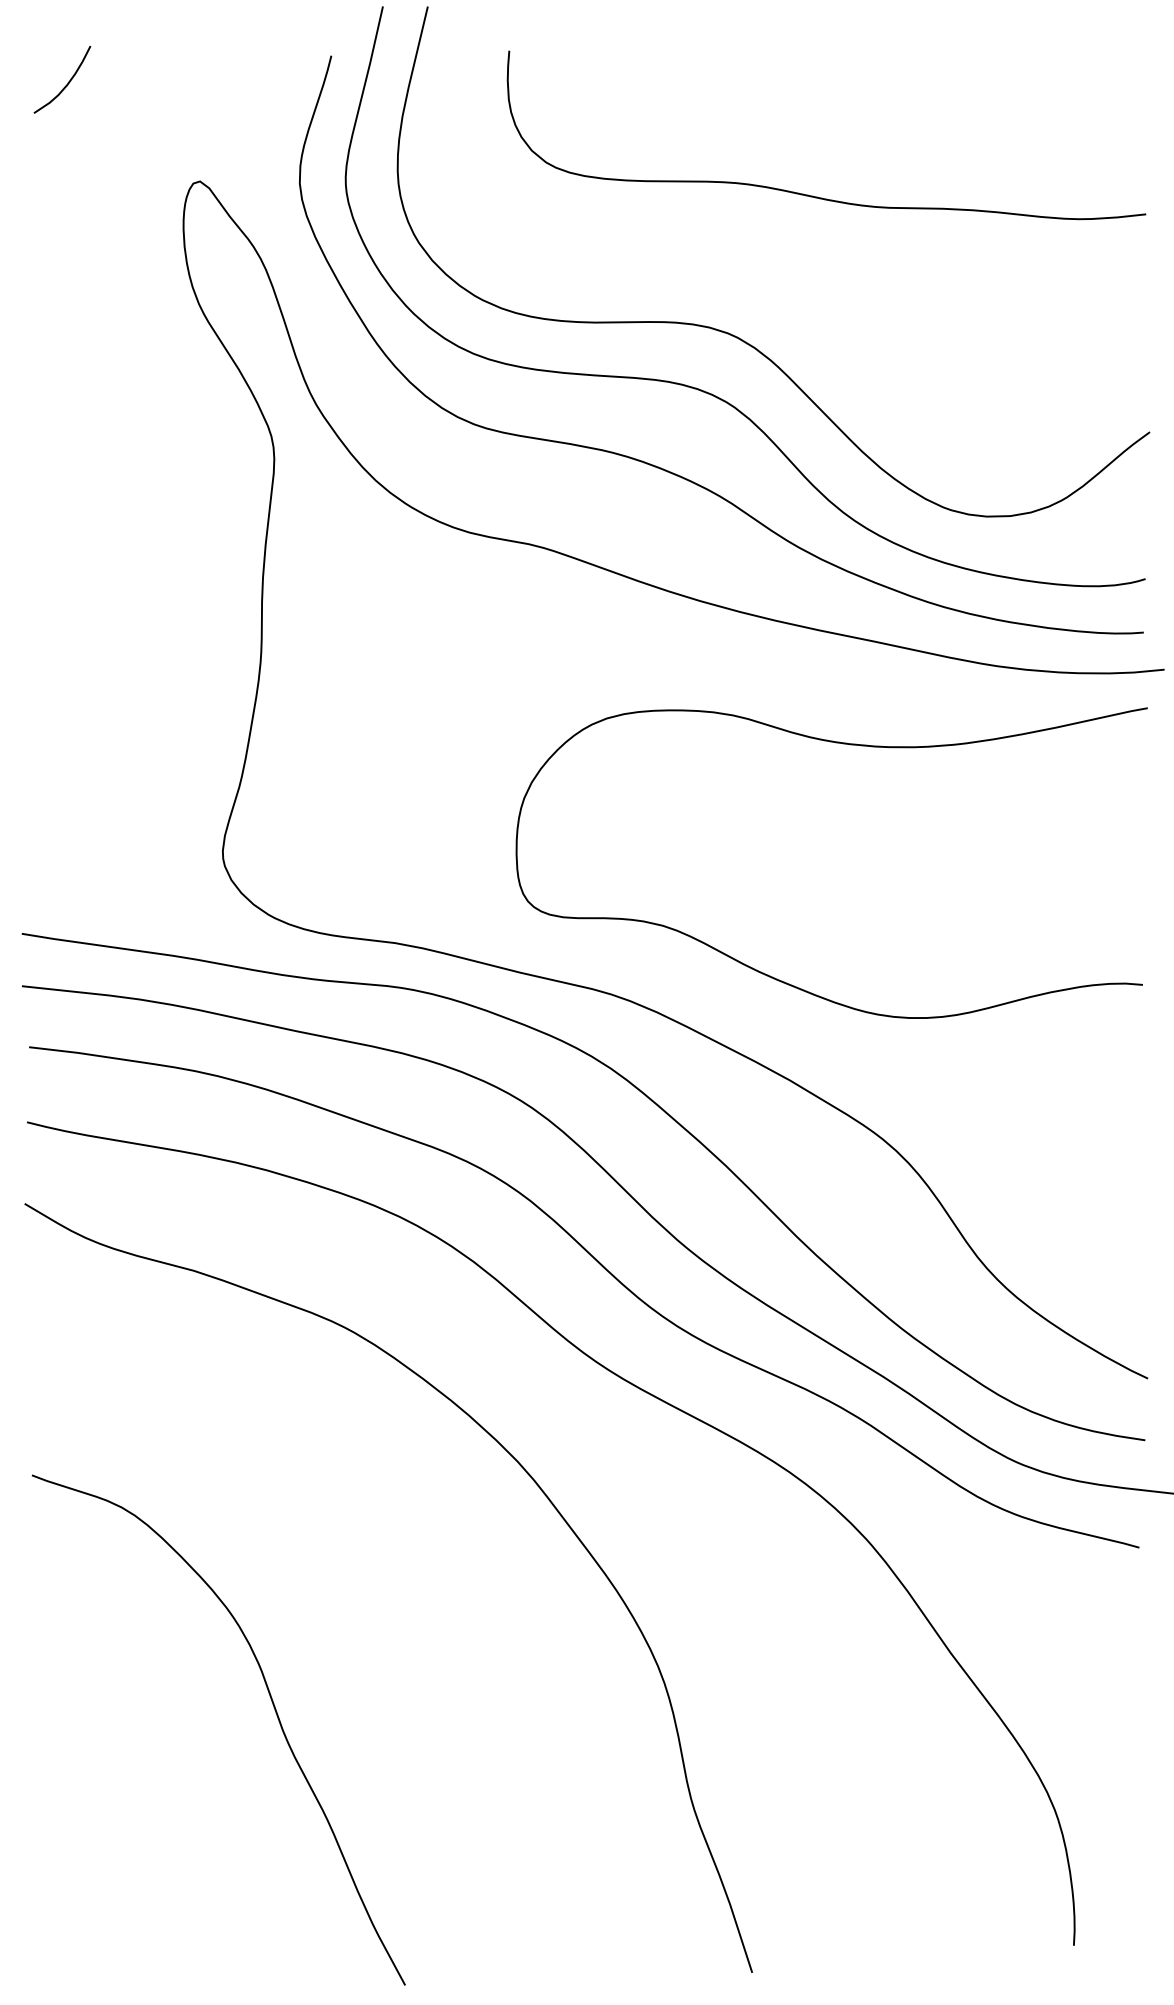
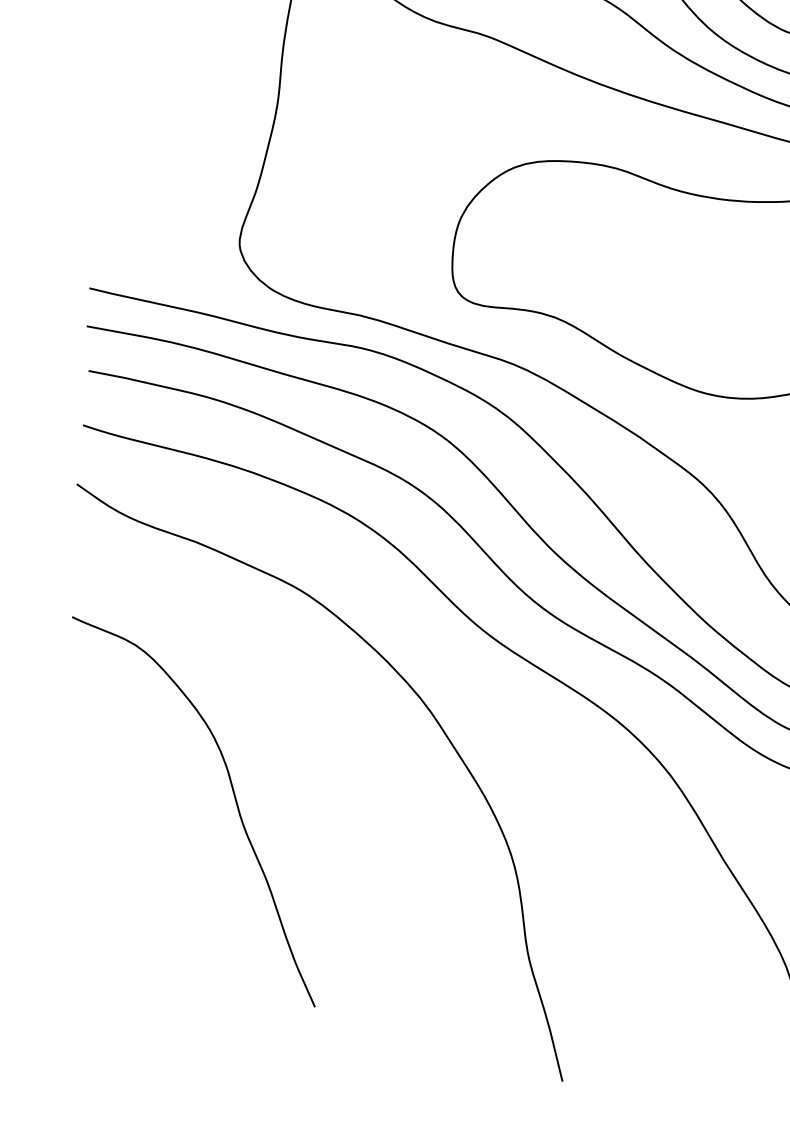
curve: (274, 1710) -> (235, 800), moved

